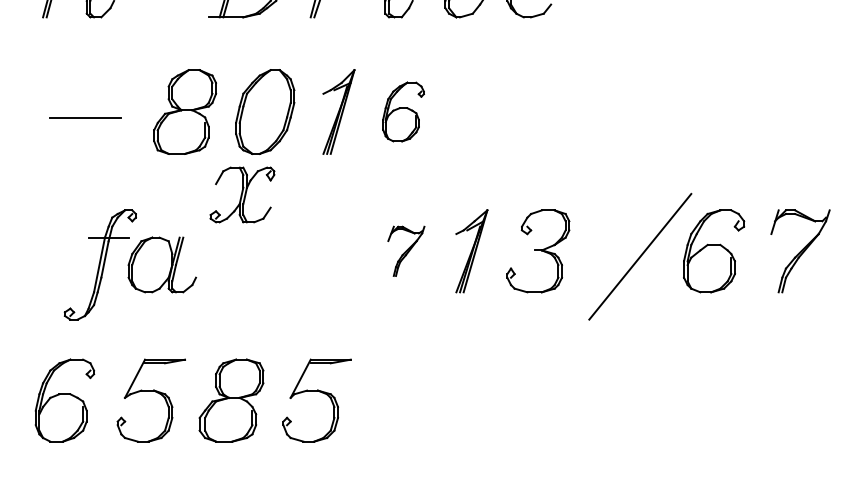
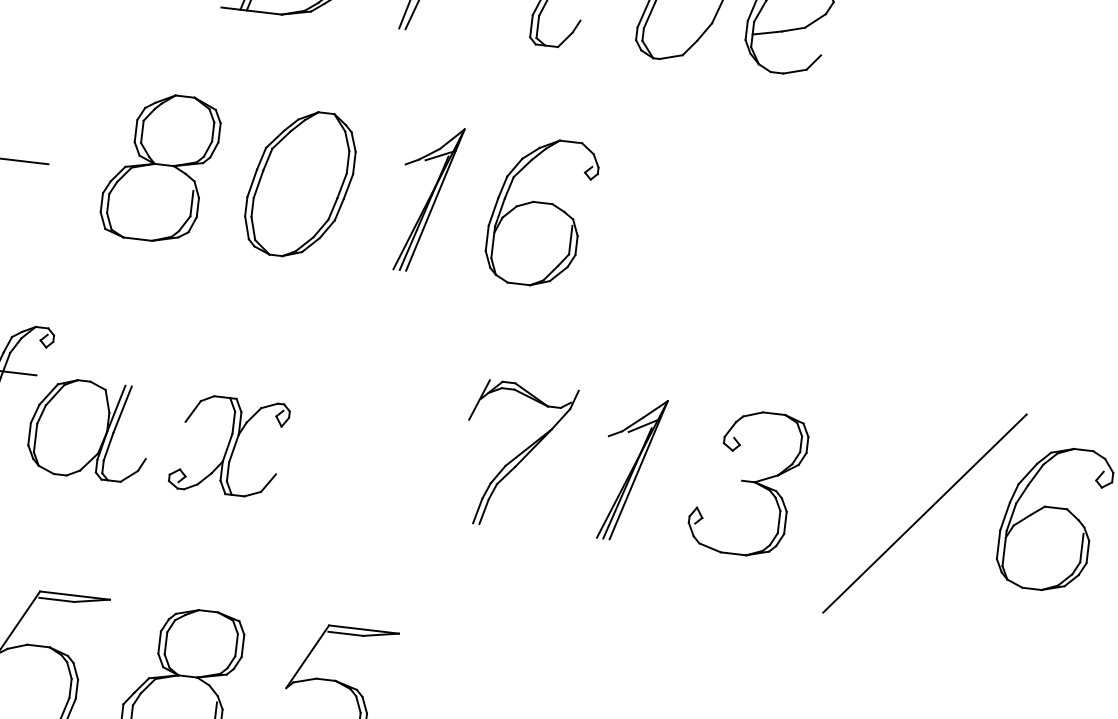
part: (403, 111) -> (541, 211), size x1.43
part: (242, 194) -> (229, 445), moved
part: (406, 251) -> (518, 456), size x1.67

